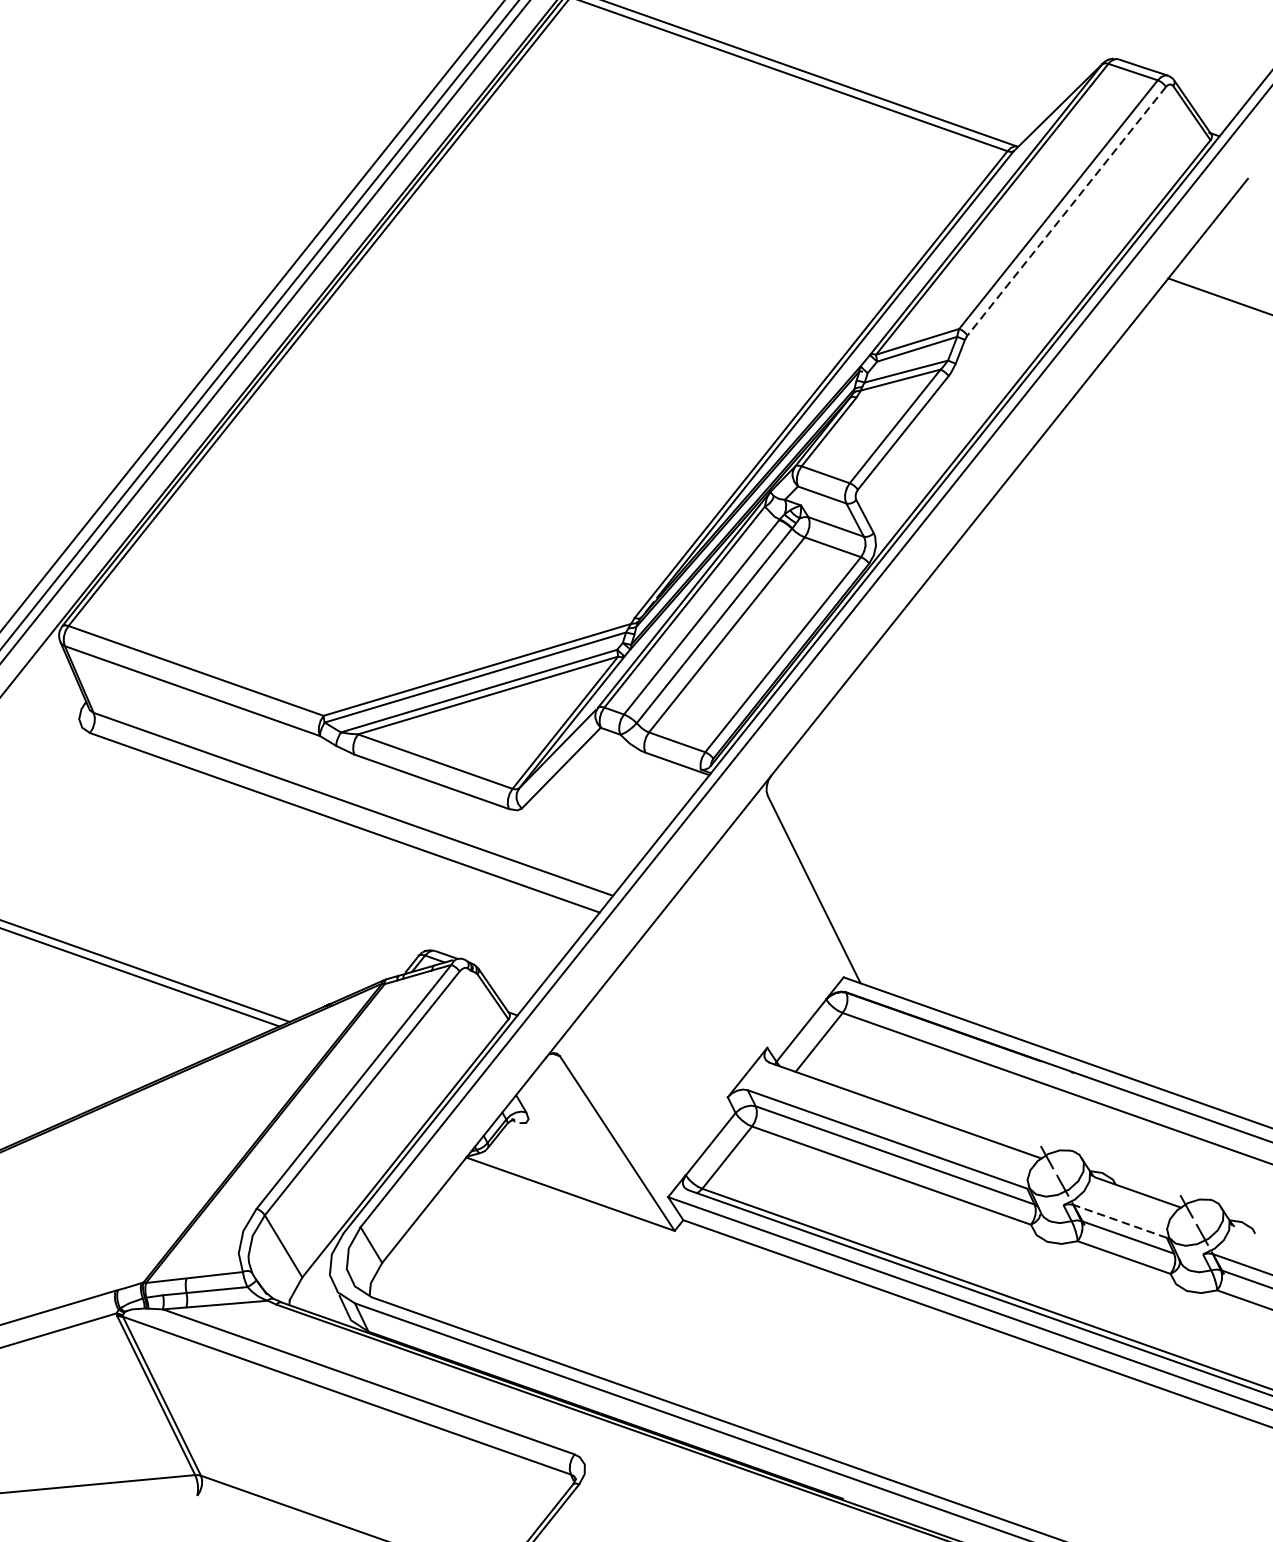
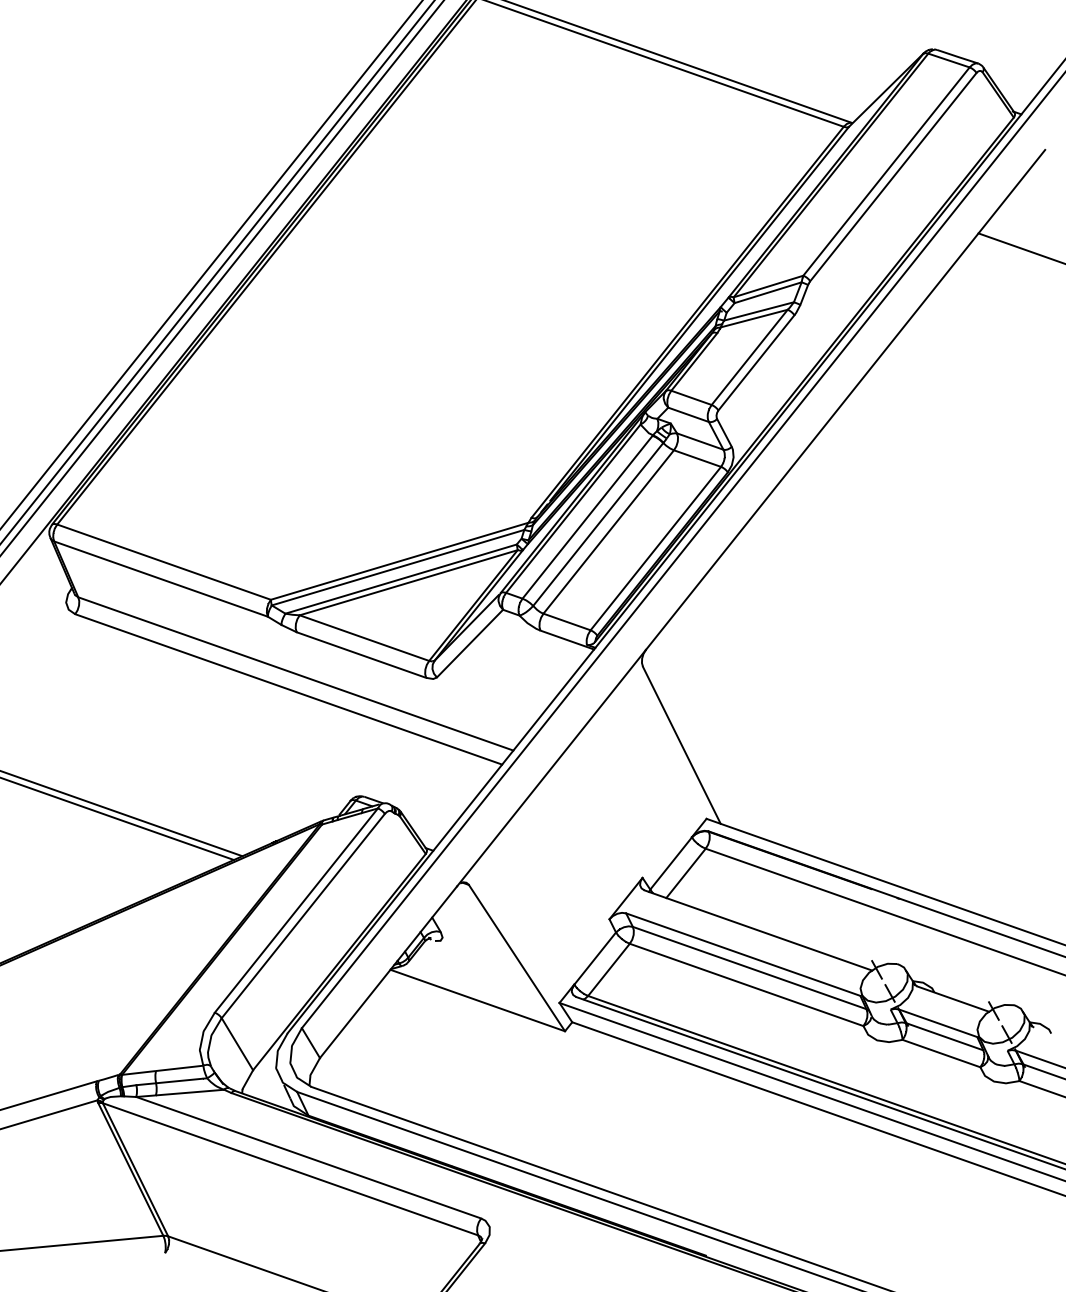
line: (1066, 211) -> (893, 177), dashed -> solid
line: (1120, 1221) -> (938, 1023), dashed -> solid

